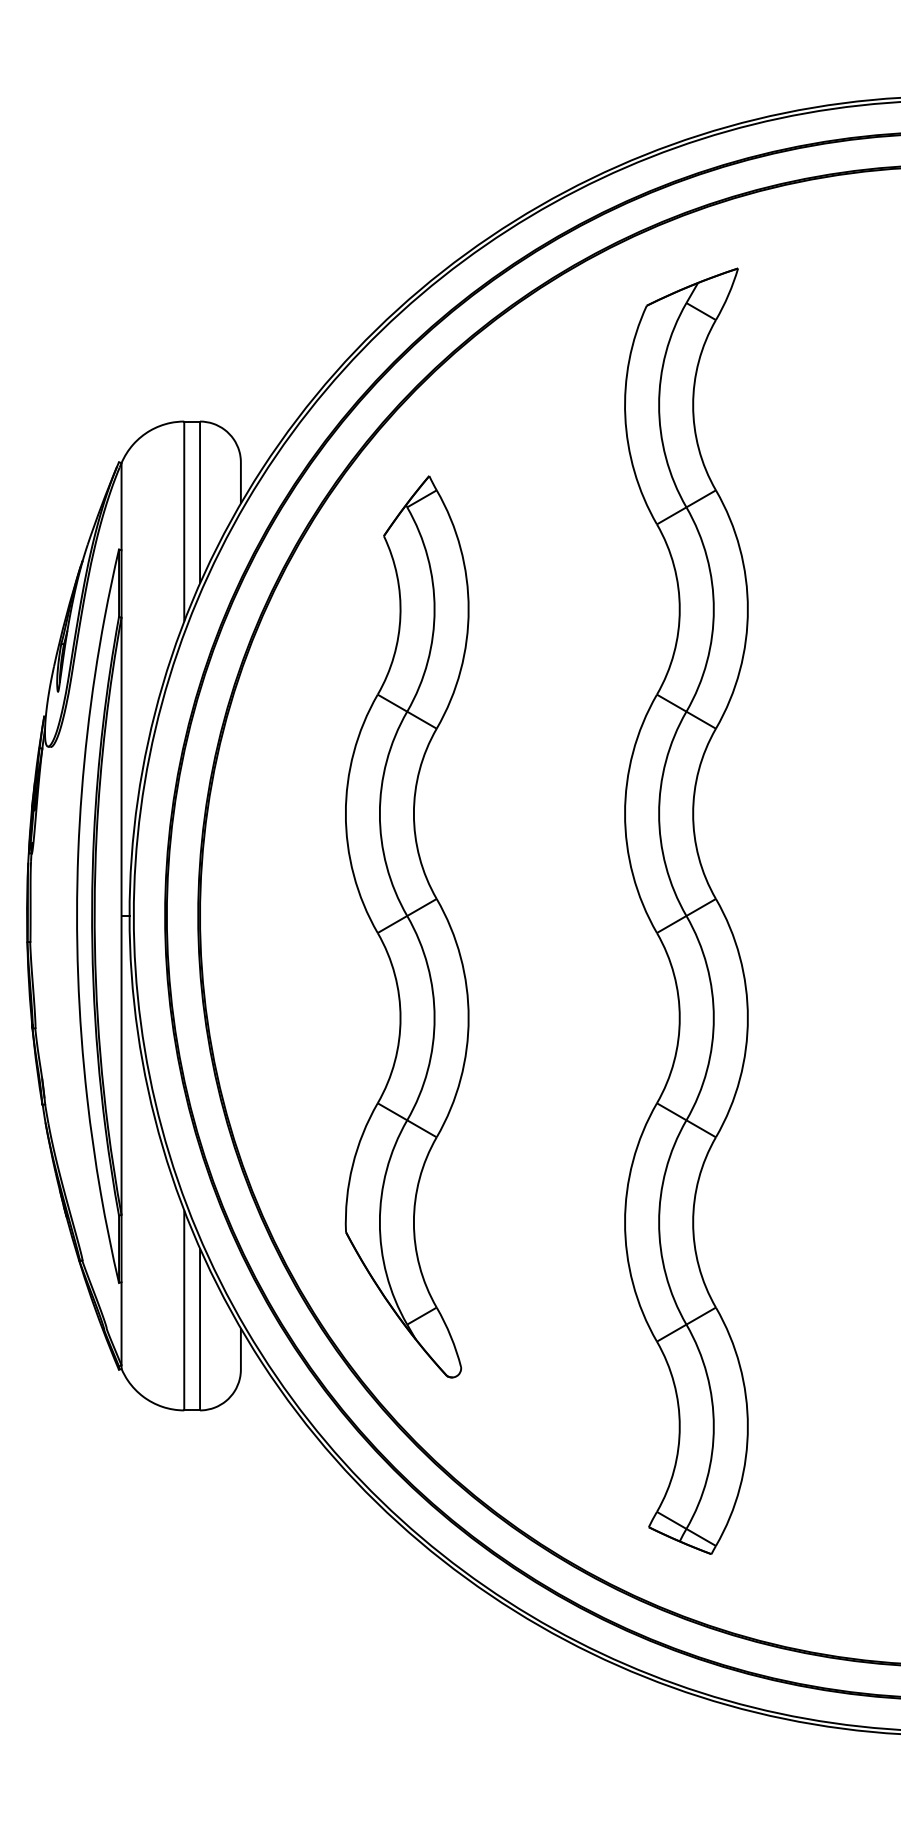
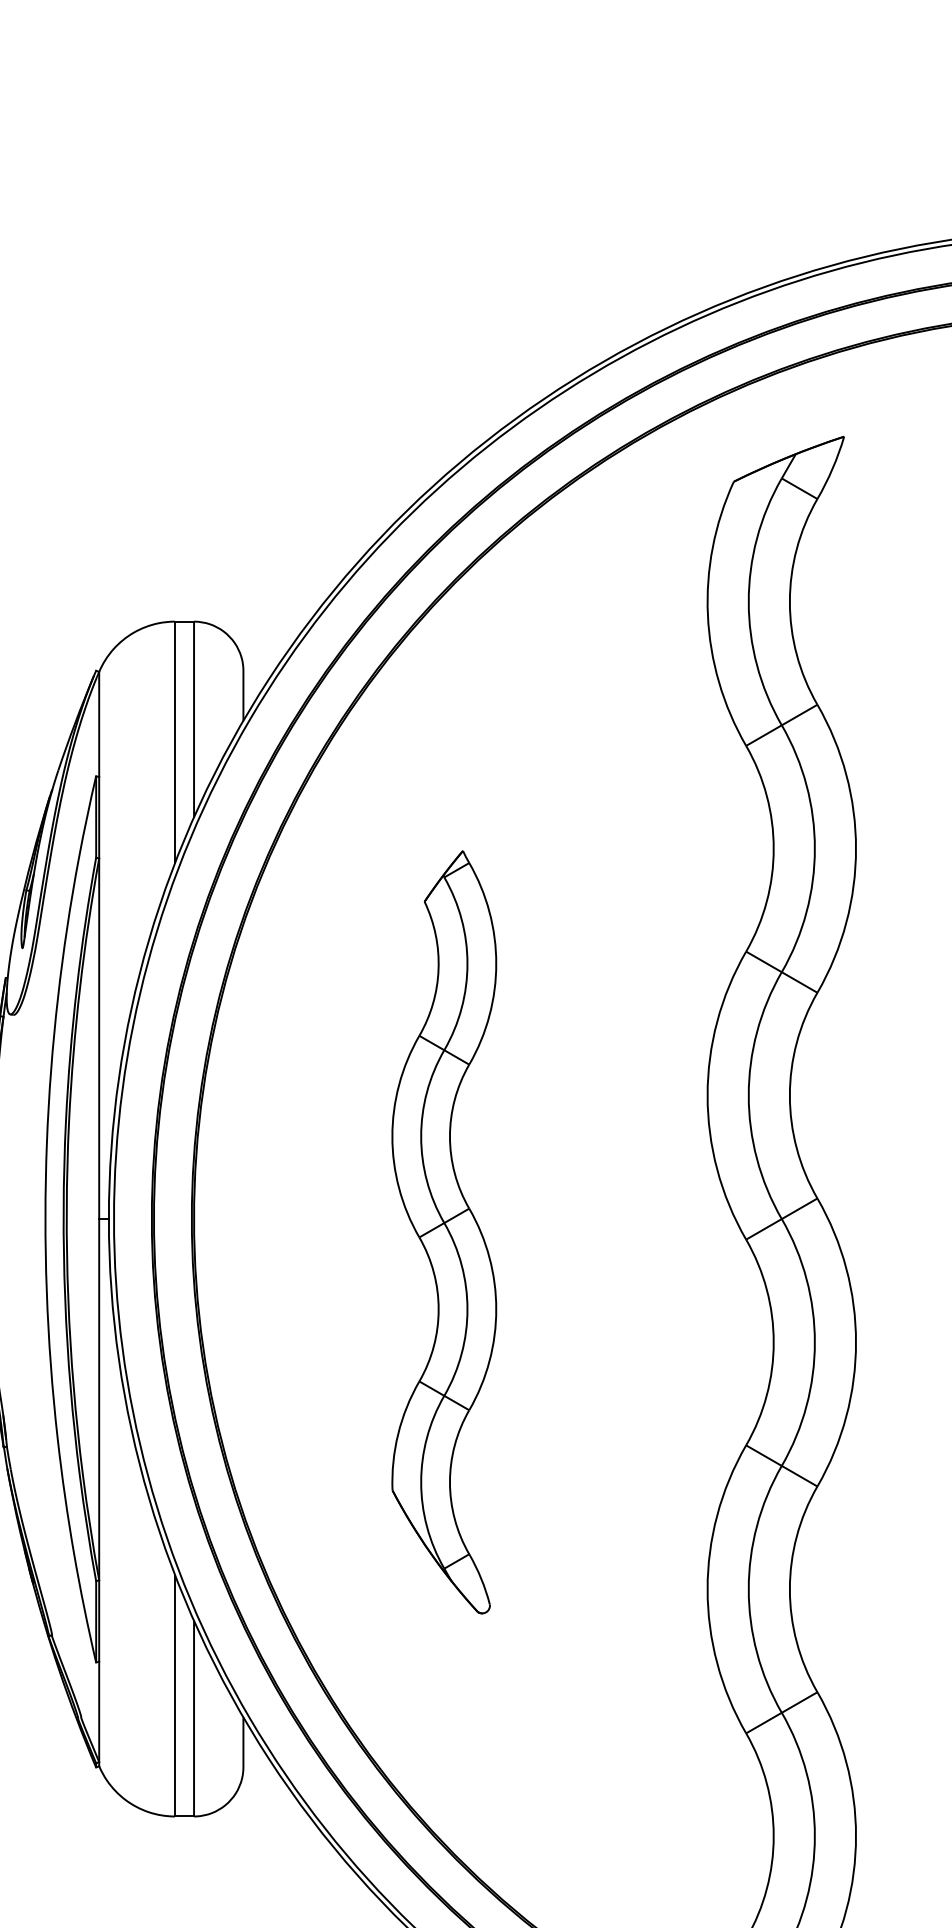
part: (406, 926) -> (443, 1231), size x0.7

